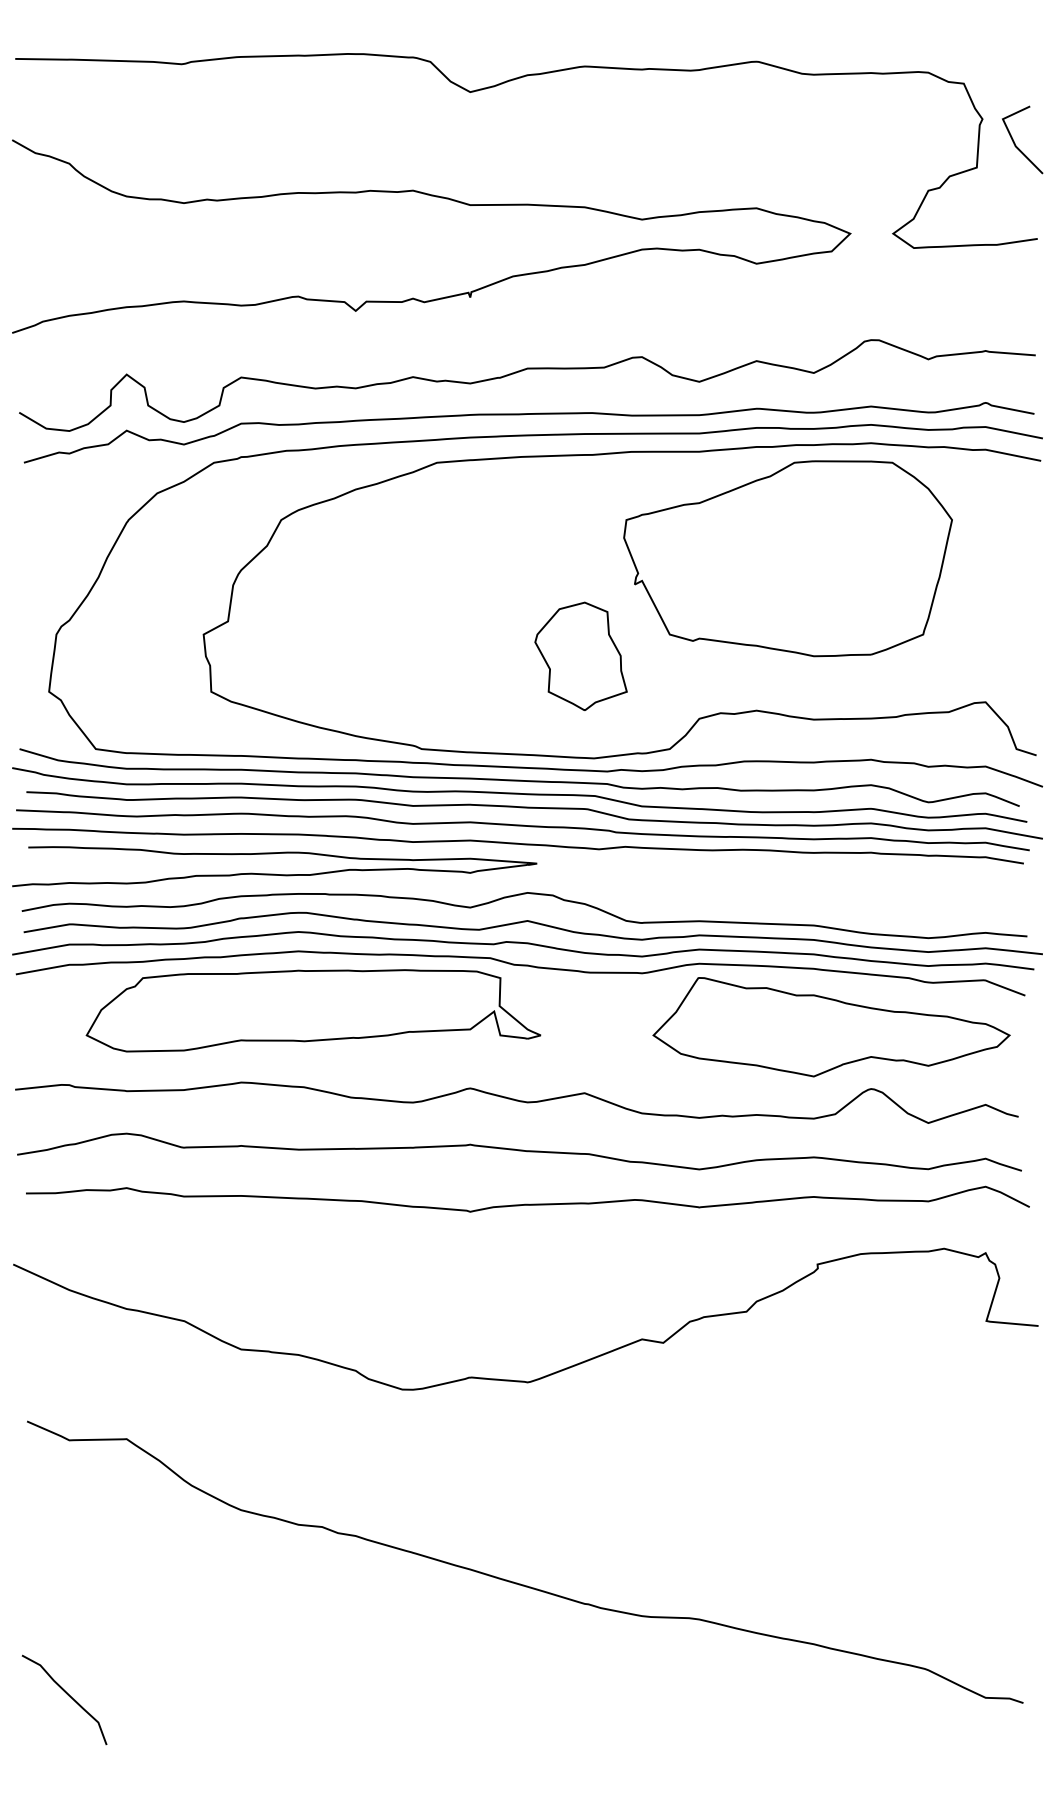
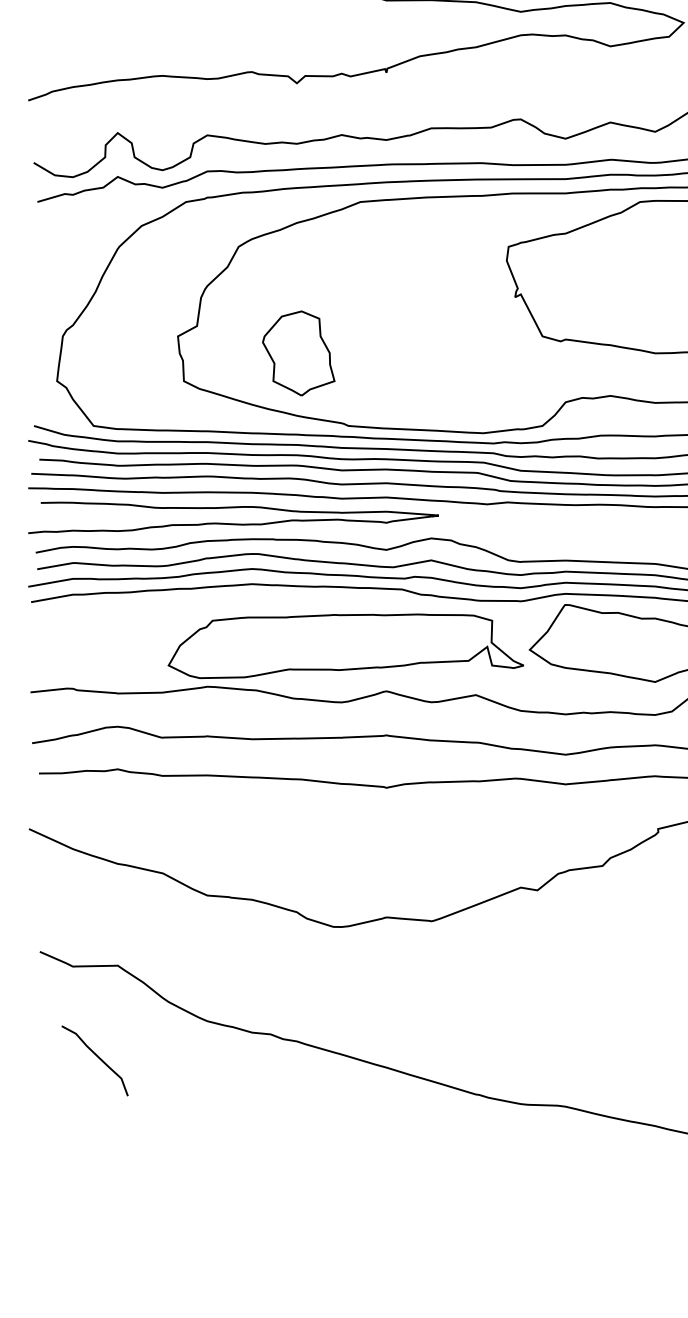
part: (580, 655) -> (298, 352), moved
part: (313, 1010) -> (346, 646), moved
curve: (67, 1695) -> (97, 1057), moved

